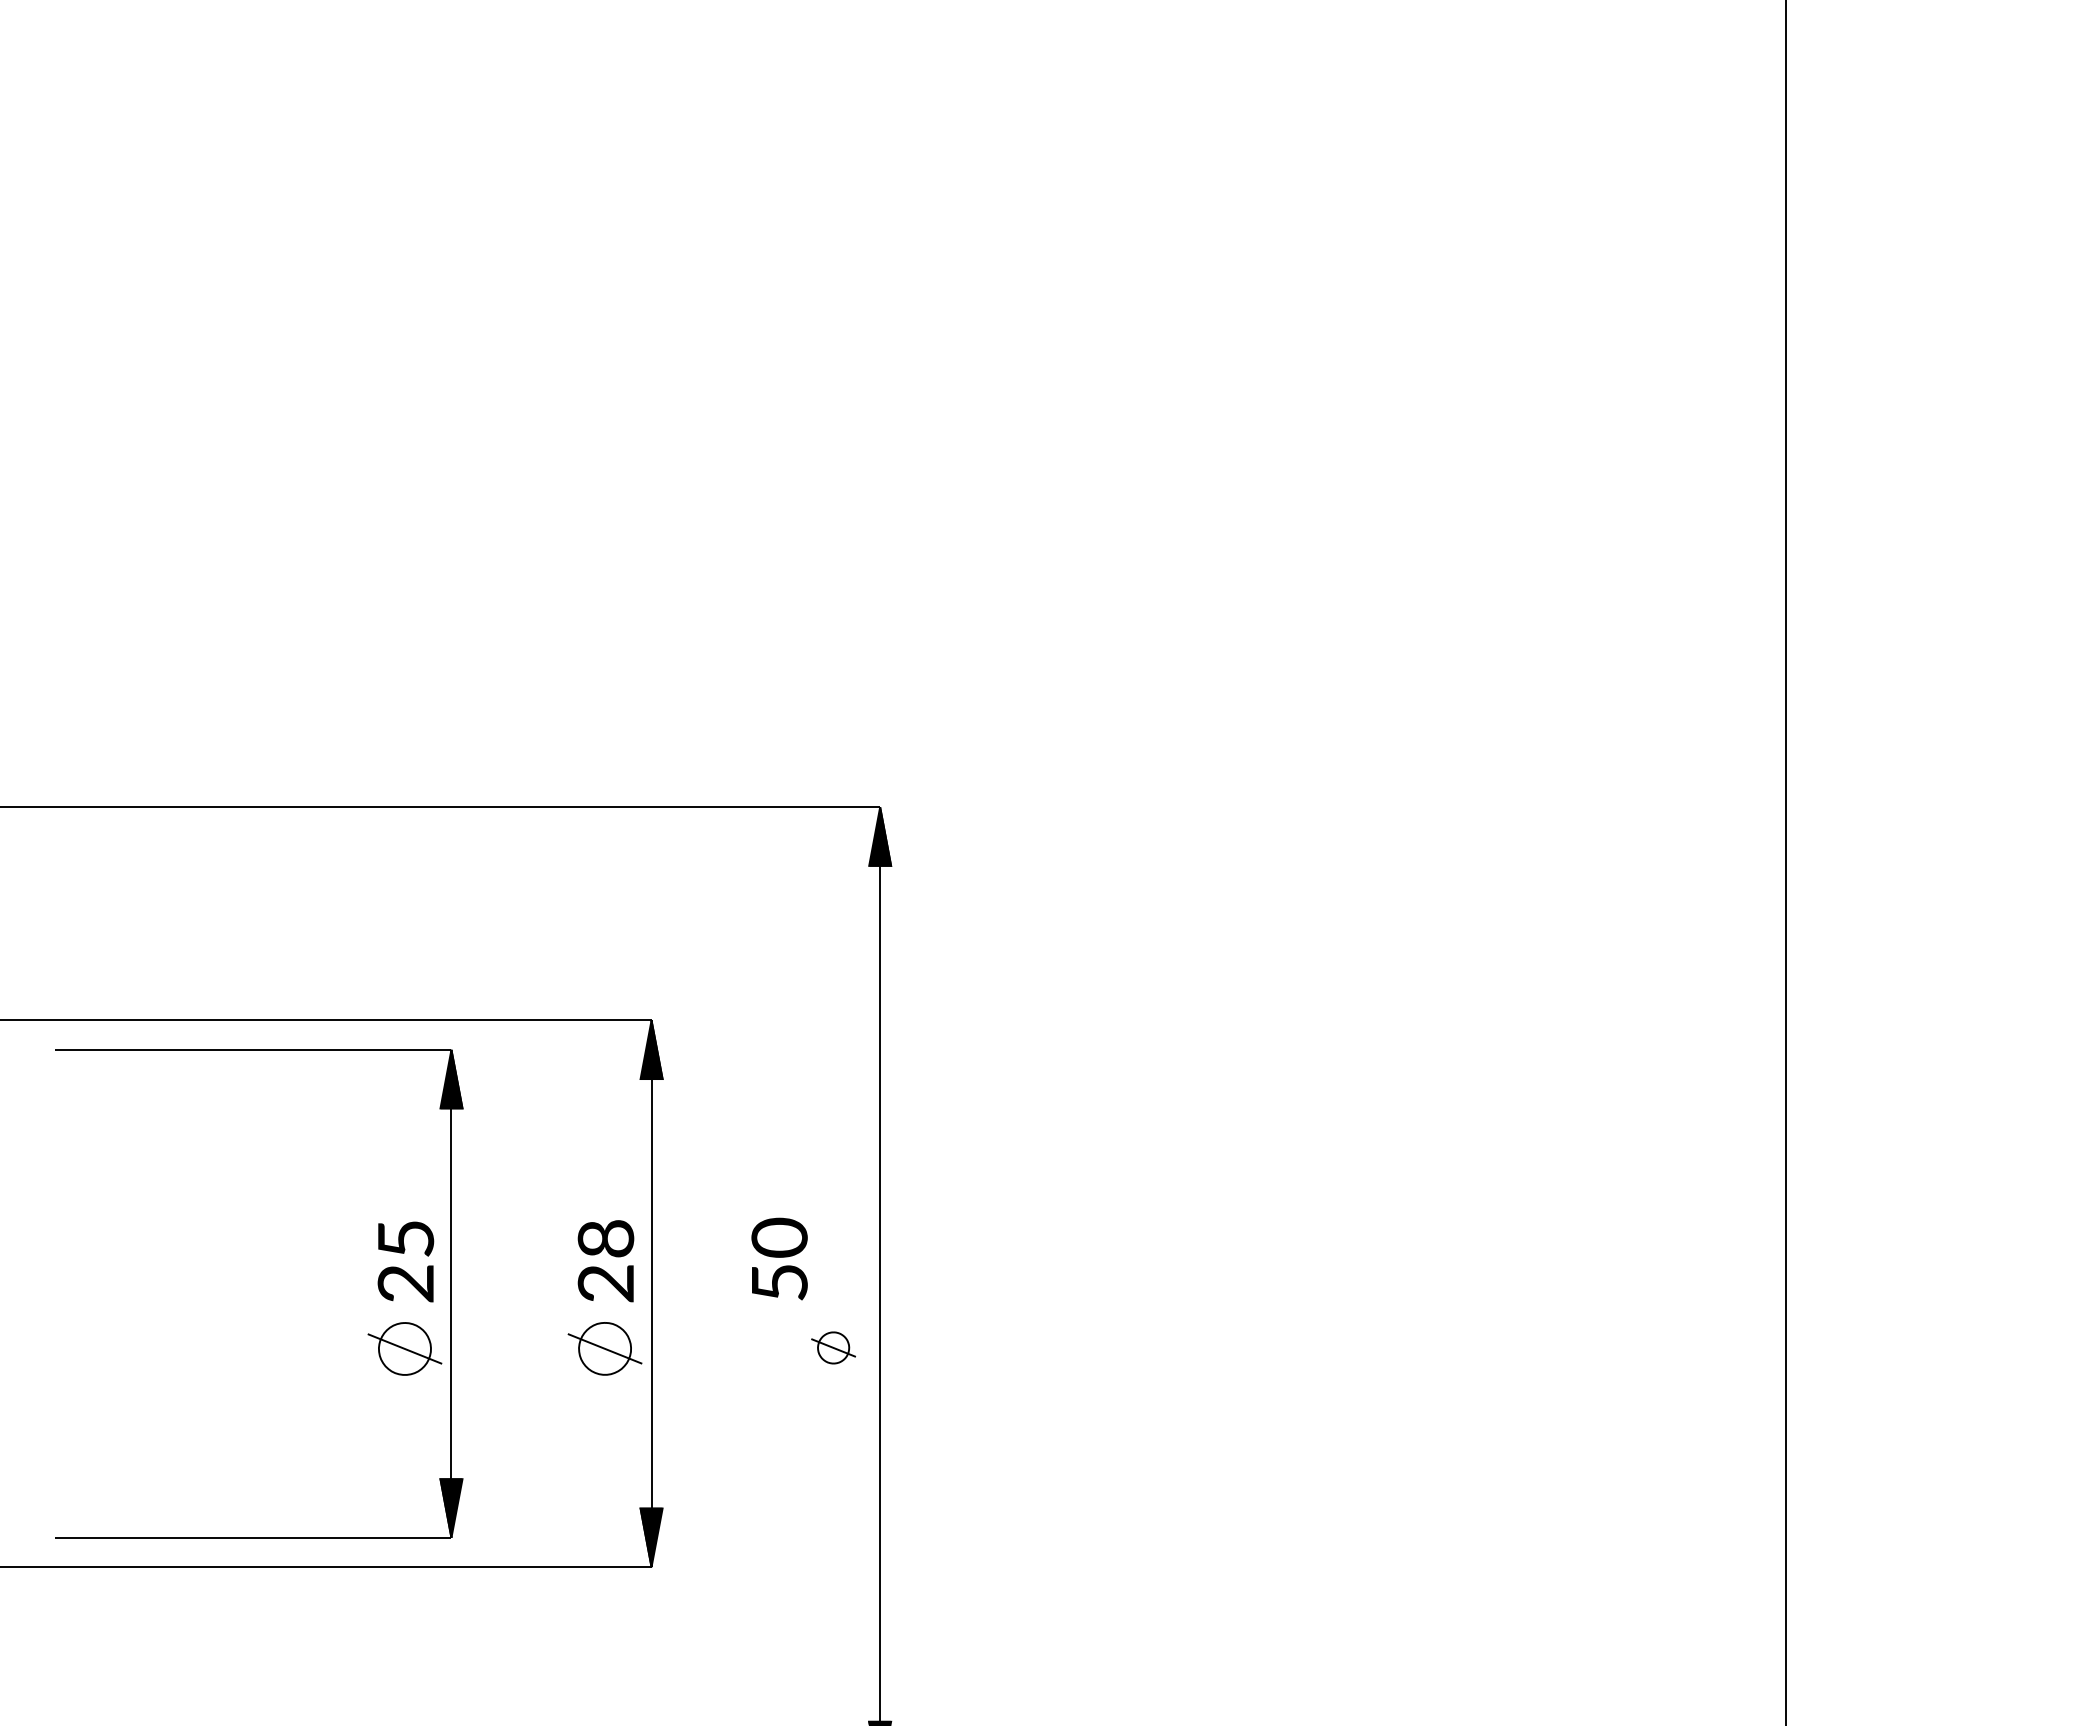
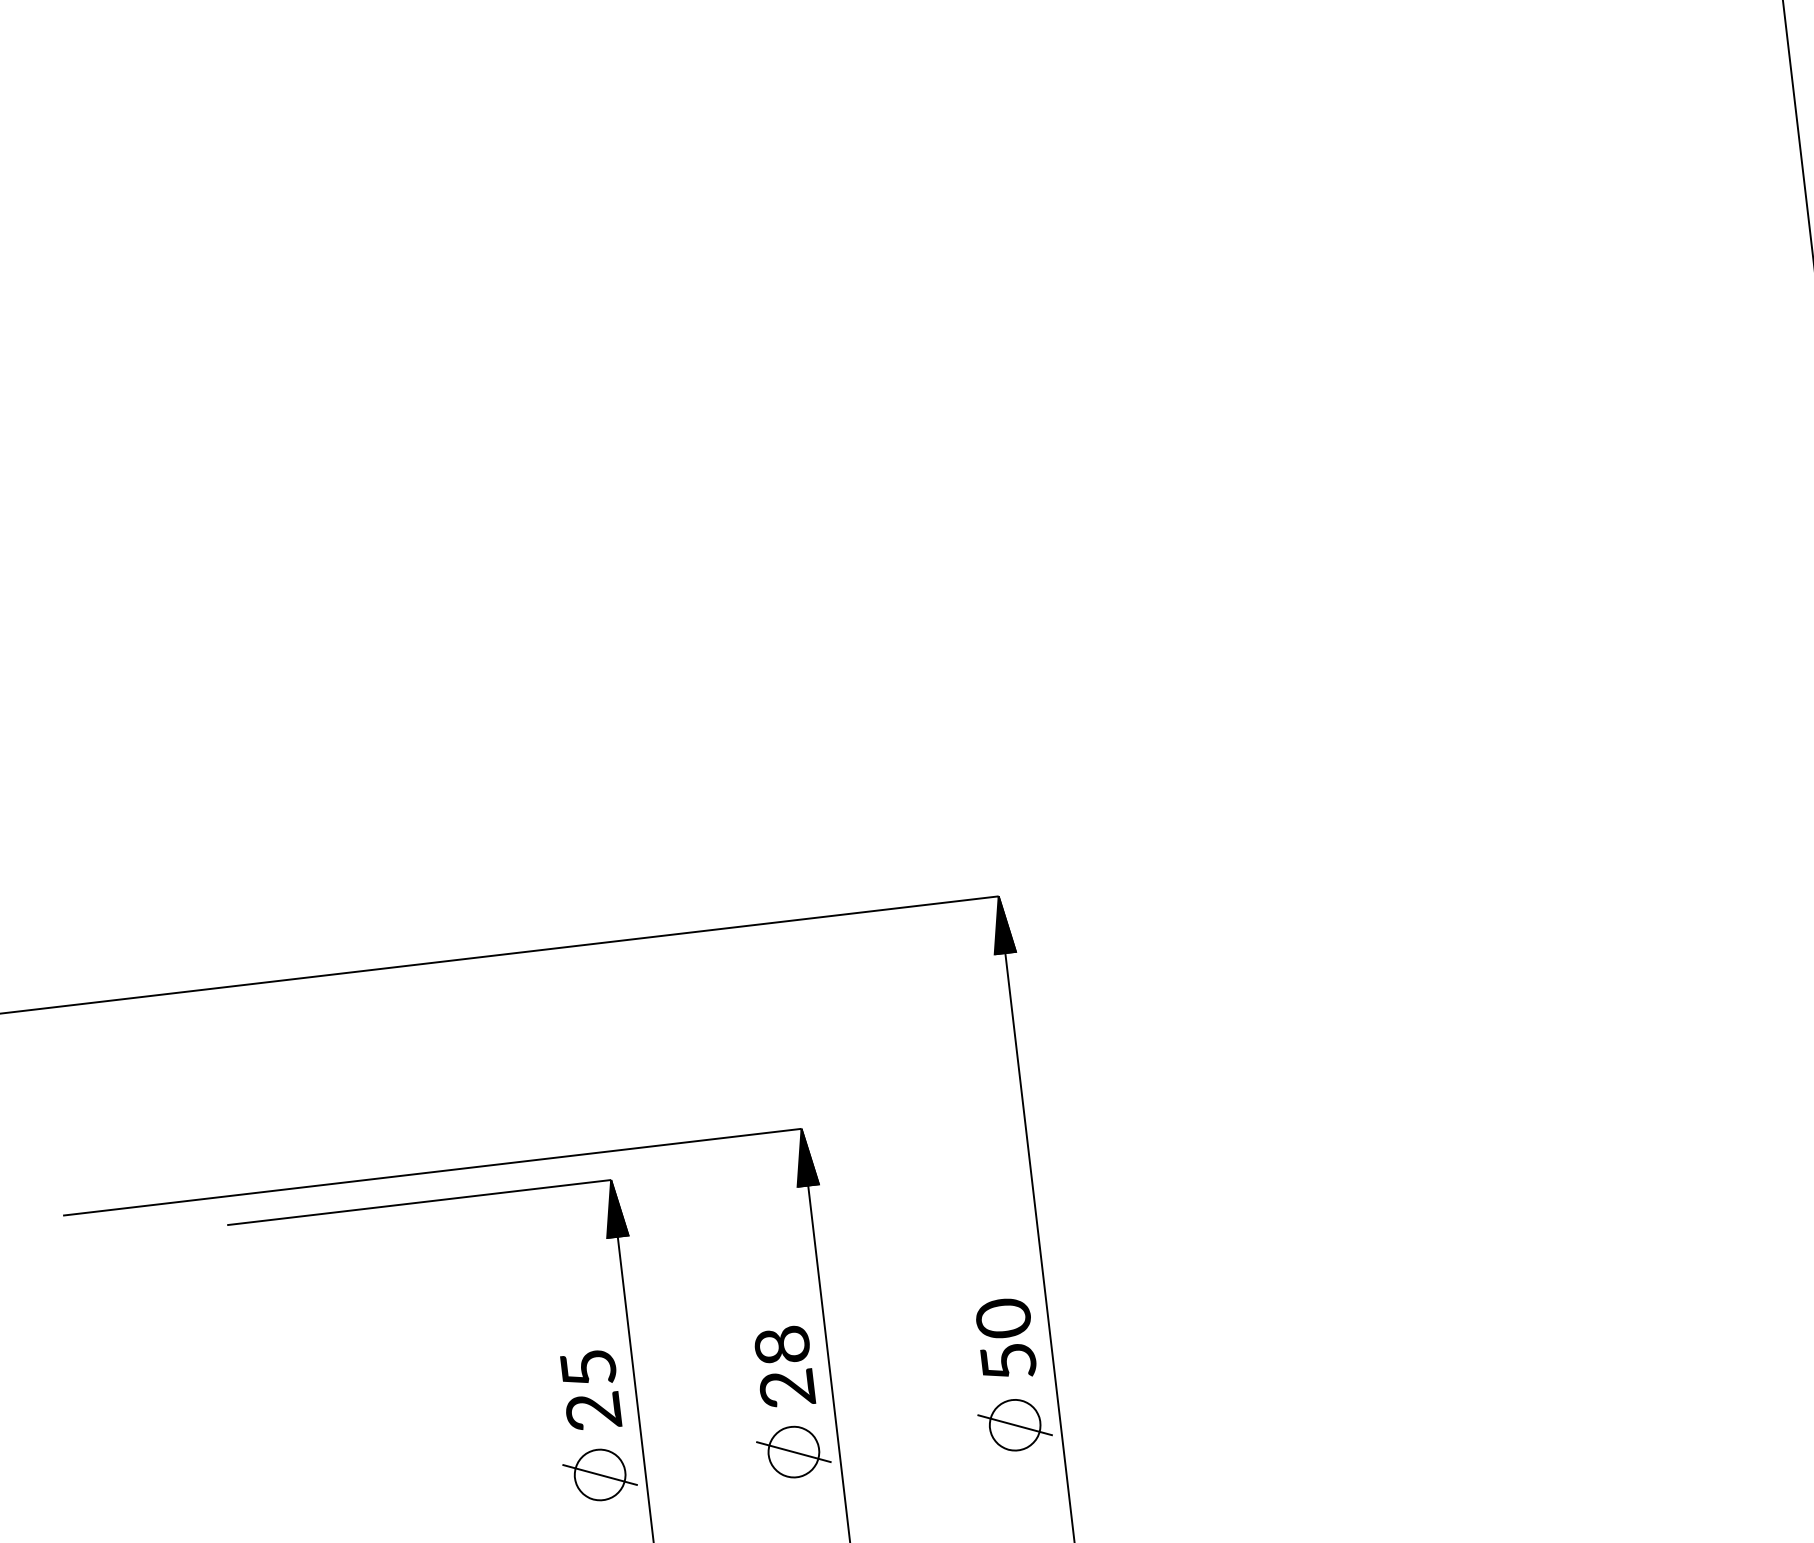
text: (779, 1258) -> (1005, 1338), moved
part: (833, 1347) -> (1014, 1424), size x1.67

